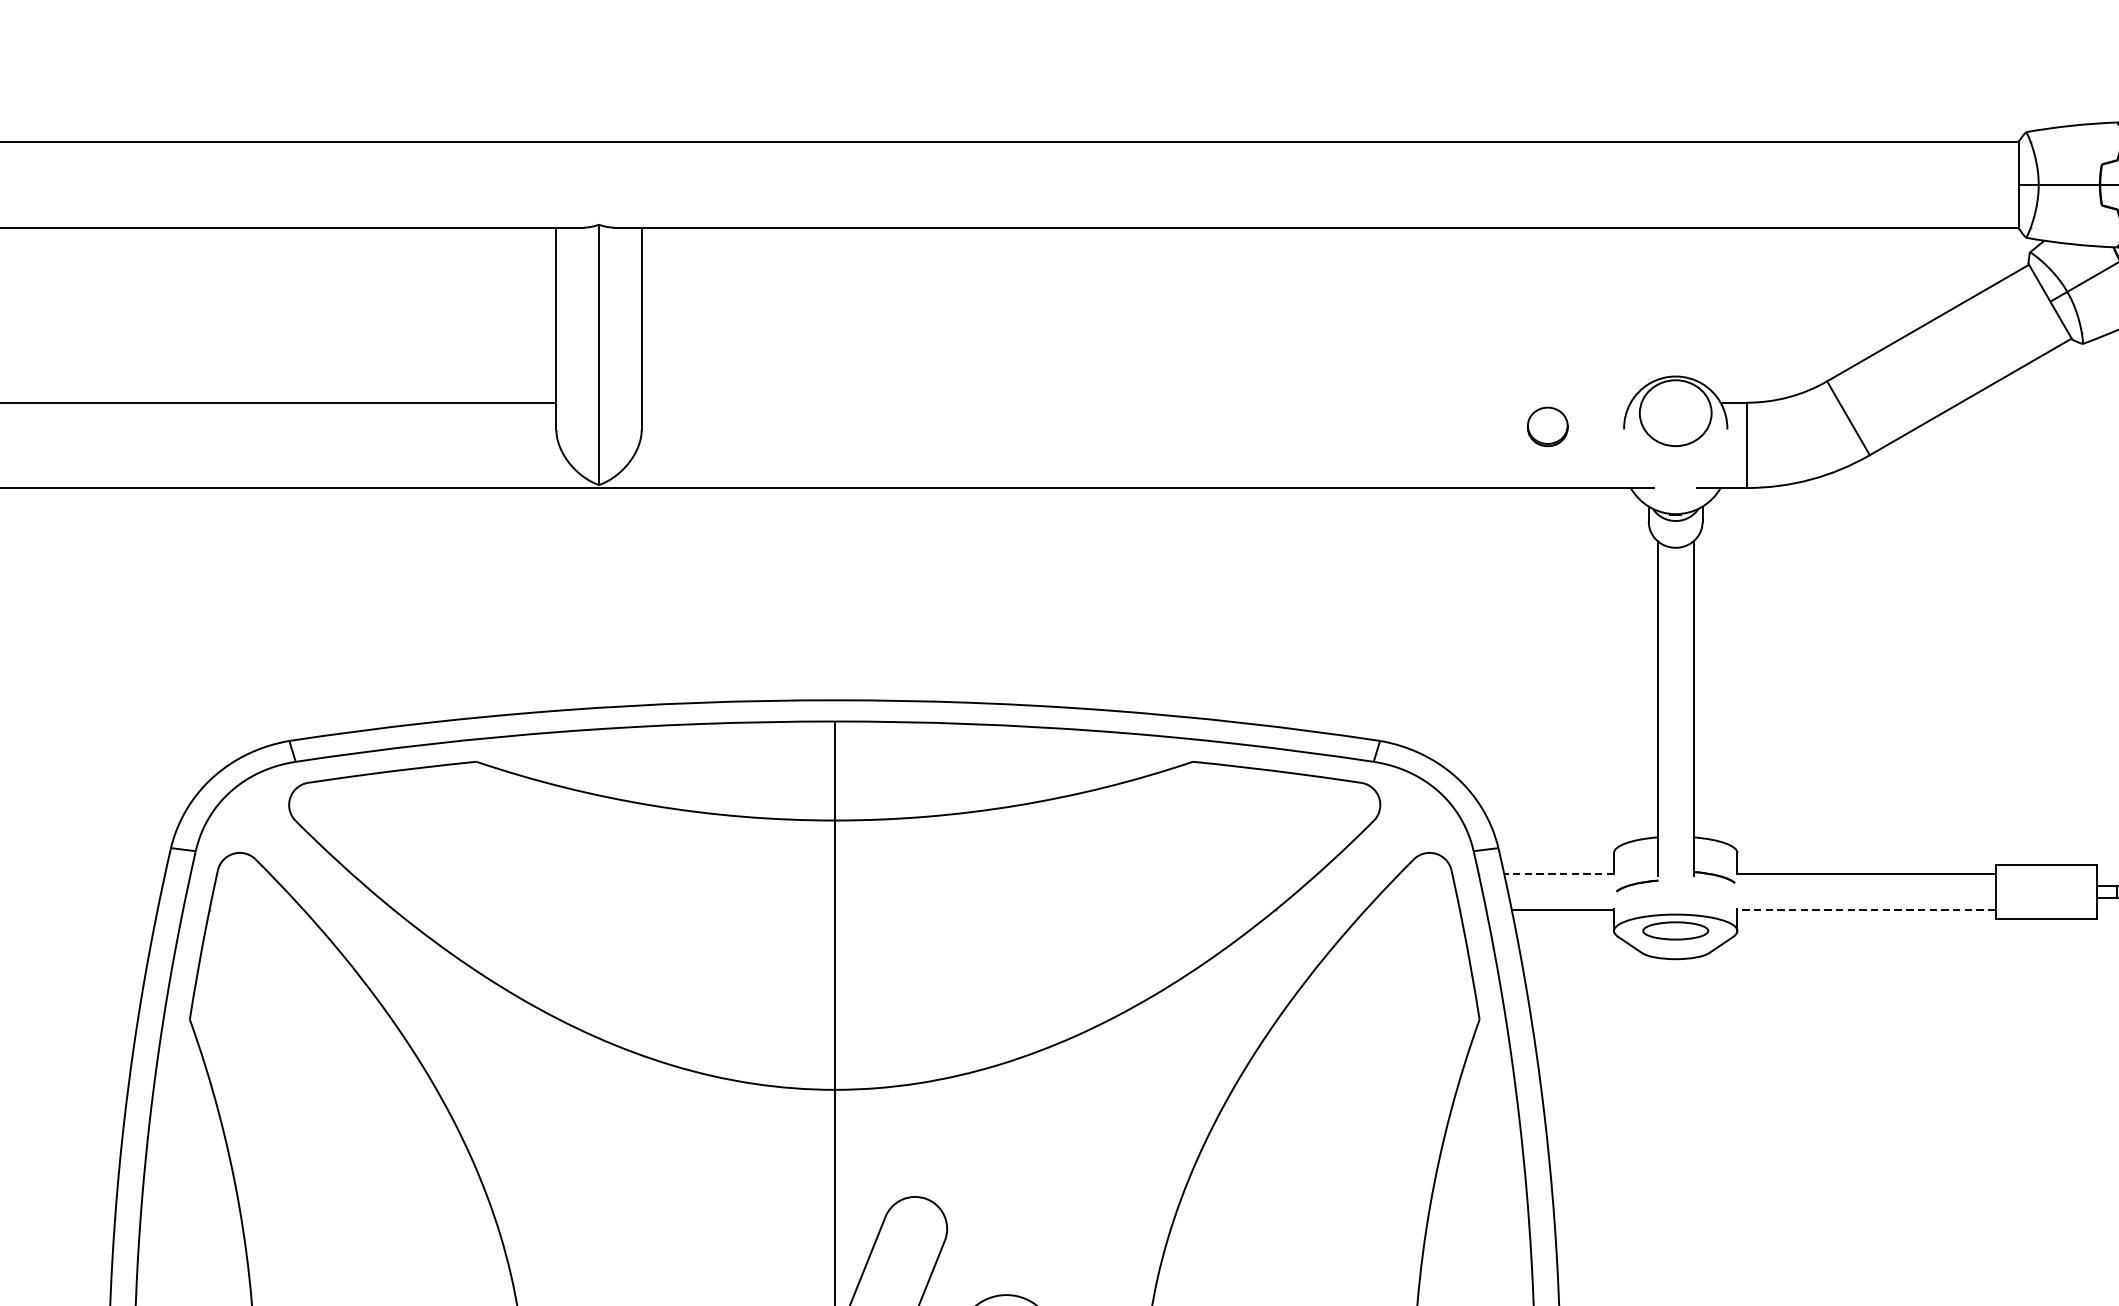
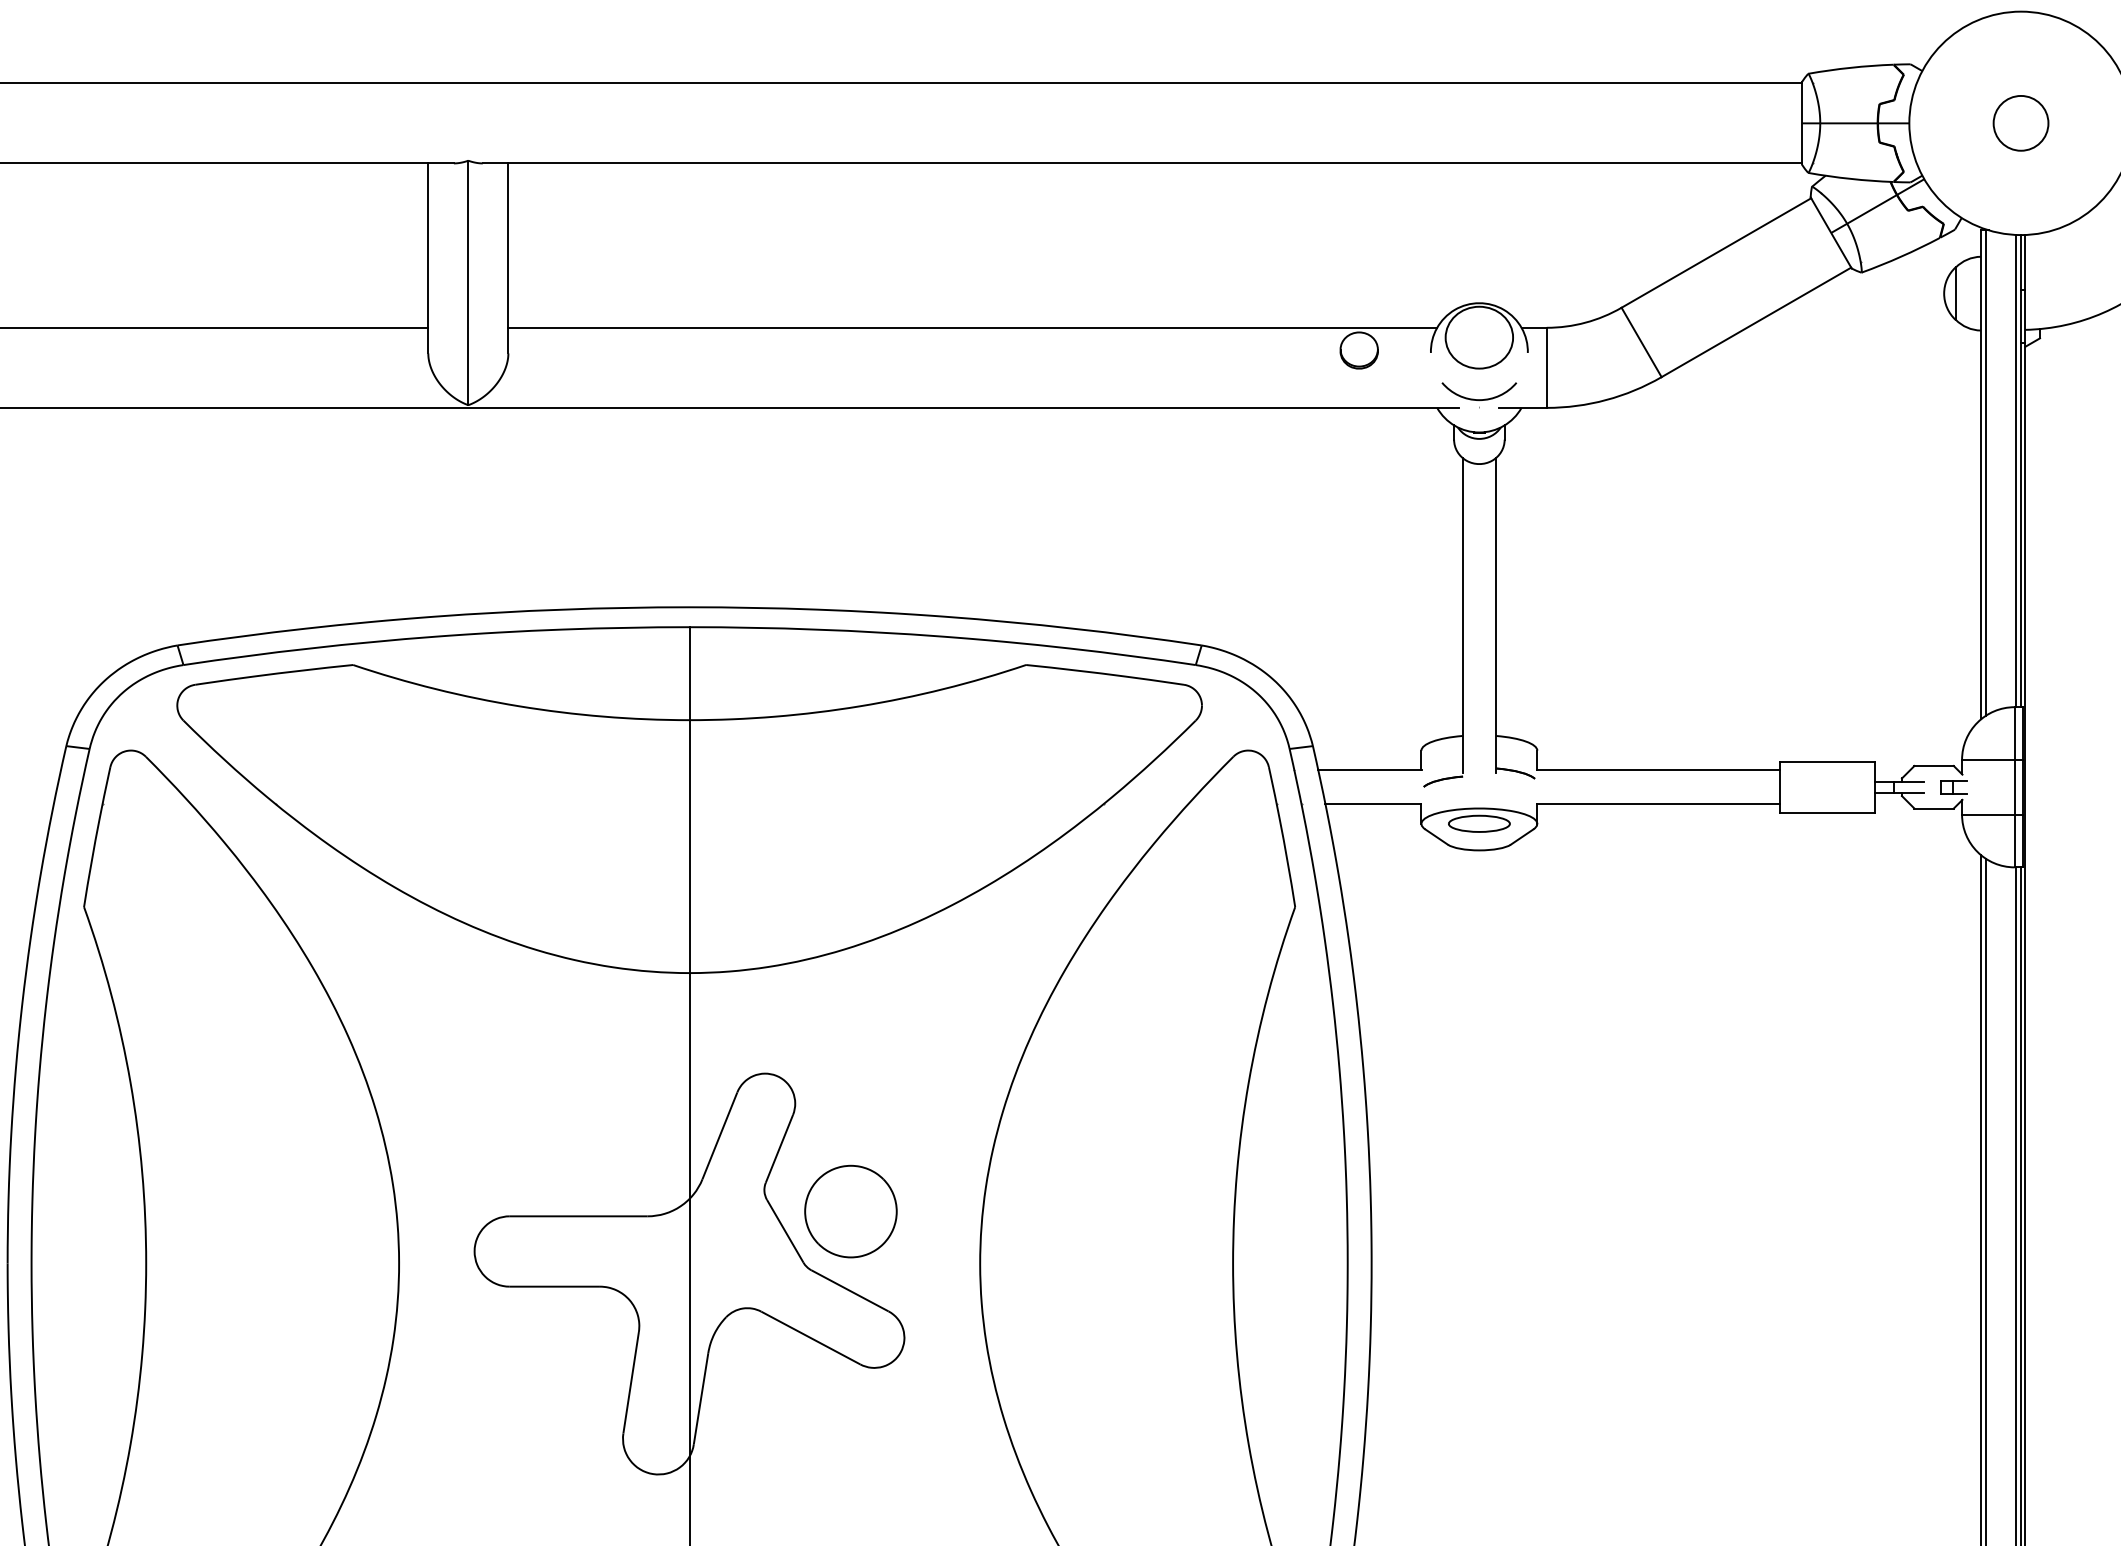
line: (1135, 402) -> (972, 327), added
part: (1675, 474) -> (1479, 395), added
line: (1558, 874) -> (1369, 770), dashed -> solid
line: (1866, 910) -> (1658, 804), dashed -> solid

